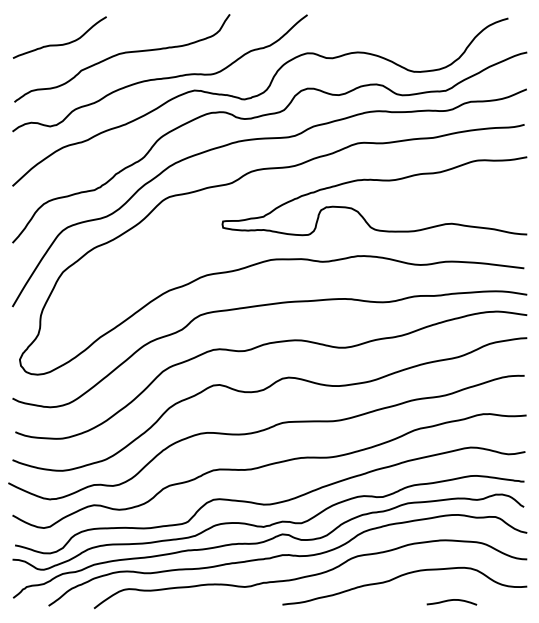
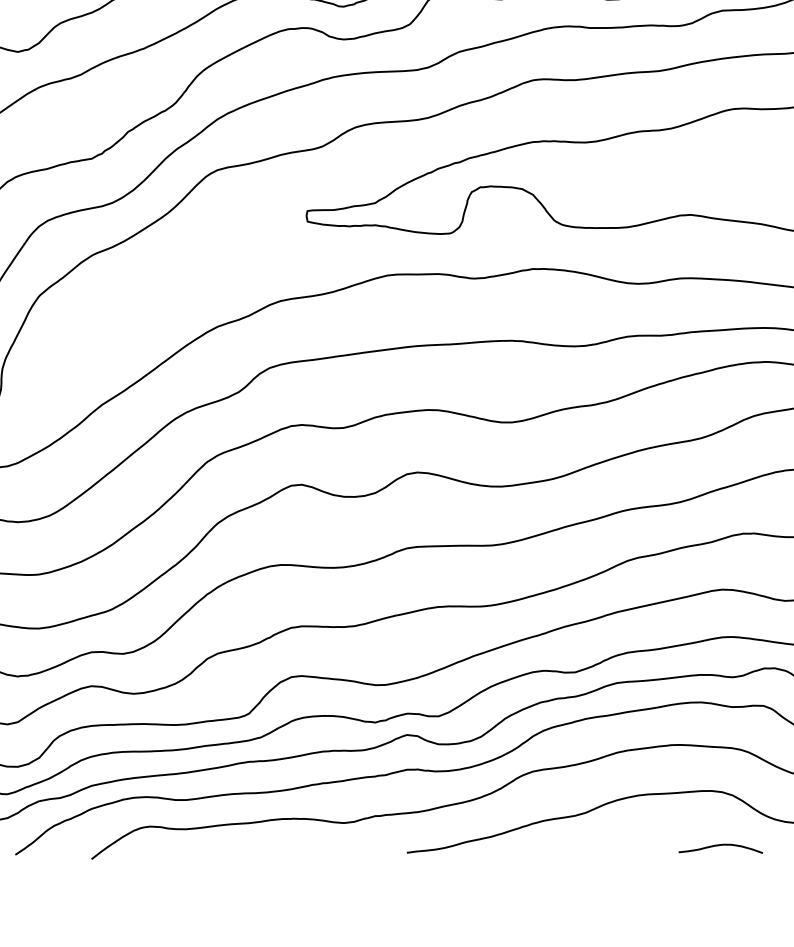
curve: (450, 601) -> (718, 847), moved

